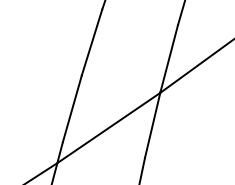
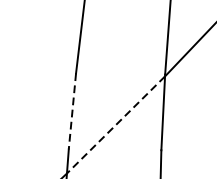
line: (72, 108) -> (72, 110), solid -> dashed
line: (108, 128) -> (115, 125), solid -> dashed

